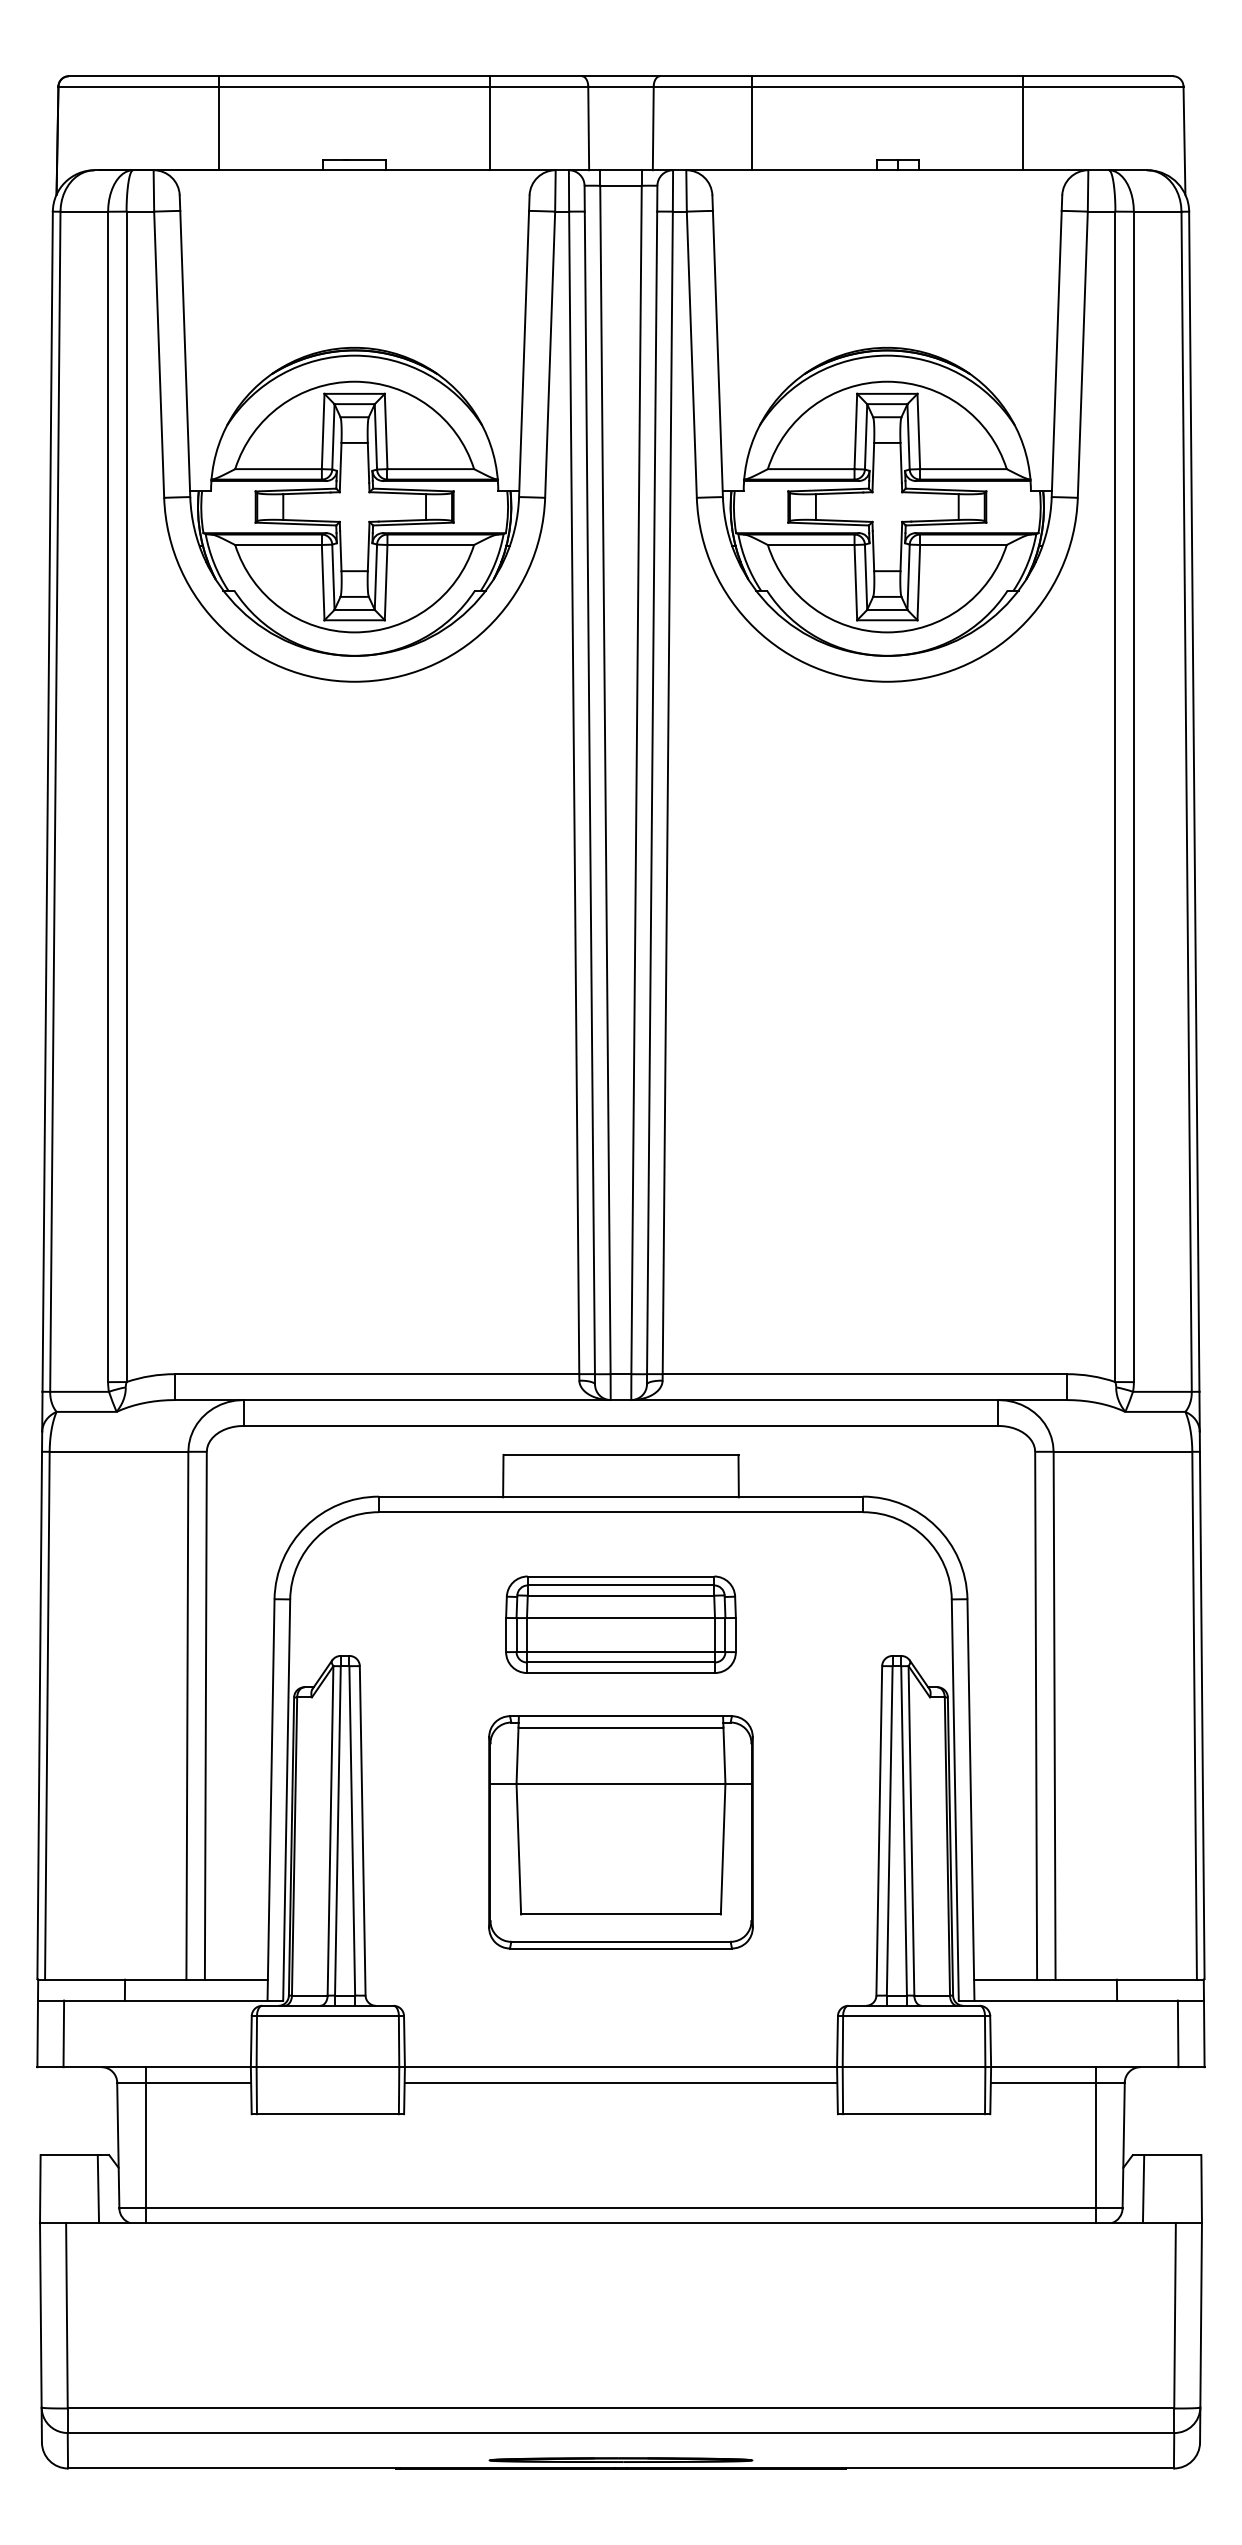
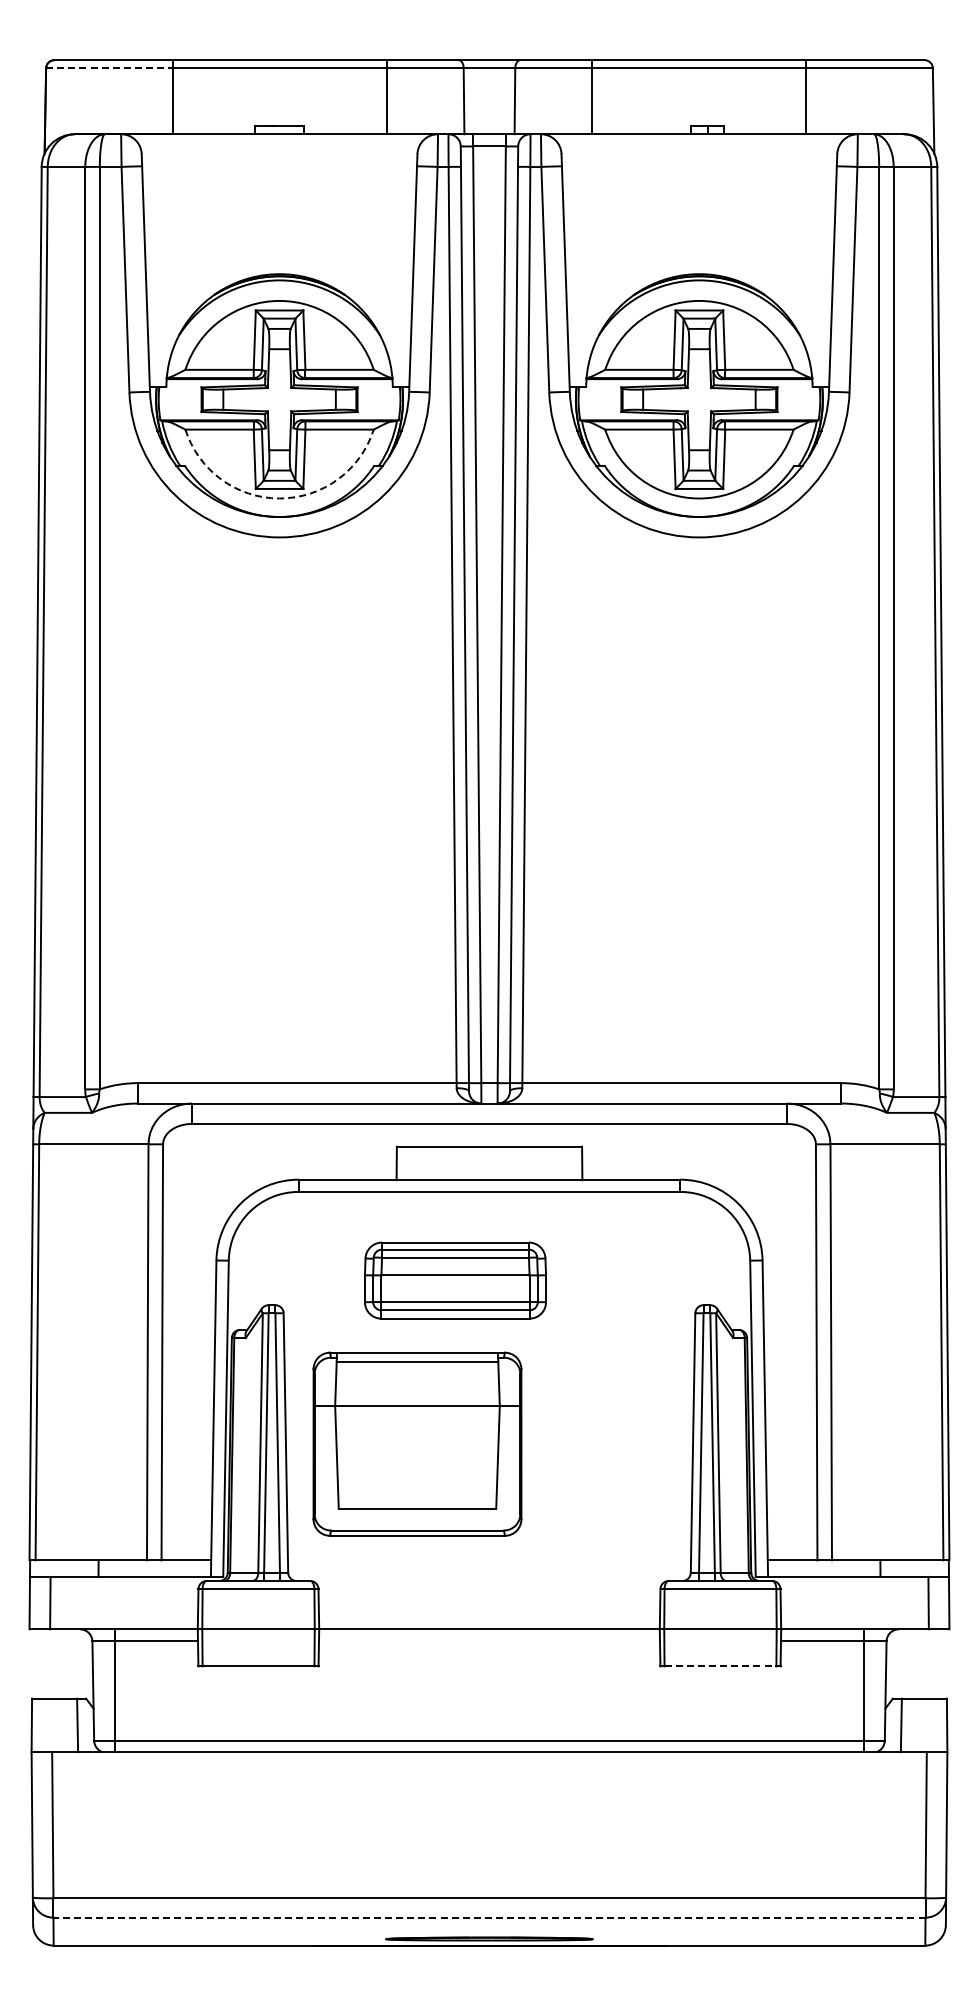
line: (138, 86) -> (109, 68), solid -> dashed
arc: (354, 632) -> (279, 498), solid -> dashed
part: (621, 1624) -> (455, 1280), moved
part: (621, 1831) -> (417, 1443), moved
line: (621, 2082) -> (489, 1641), removed
line: (914, 2114) -> (720, 1666), solid -> dashed
line: (621, 2432) -> (489, 1917), solid -> dashed

